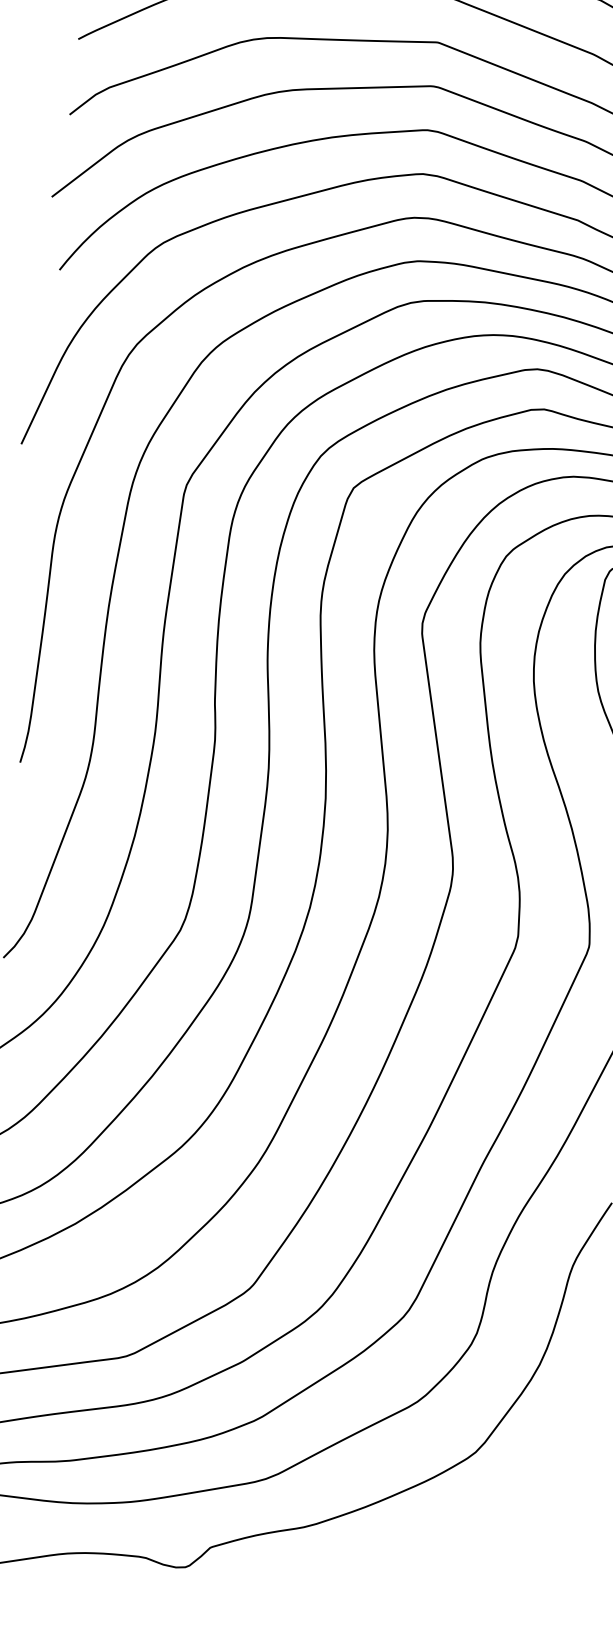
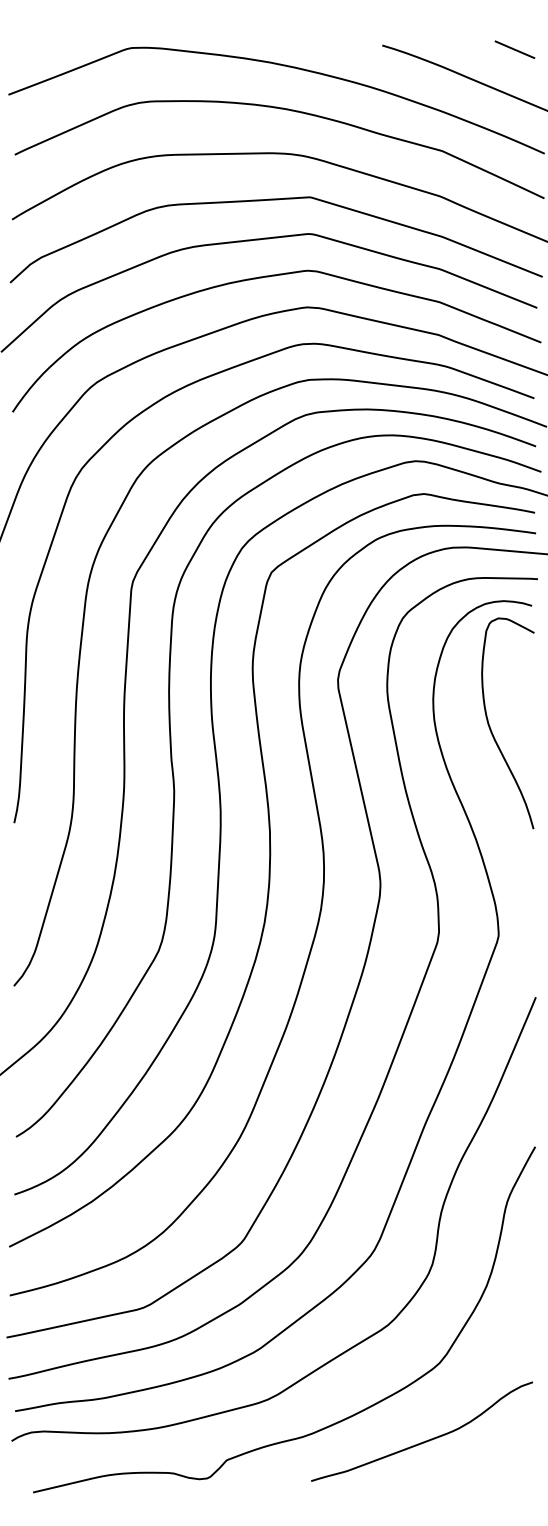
curve: (450, 1543) -> (425, 1440), added

